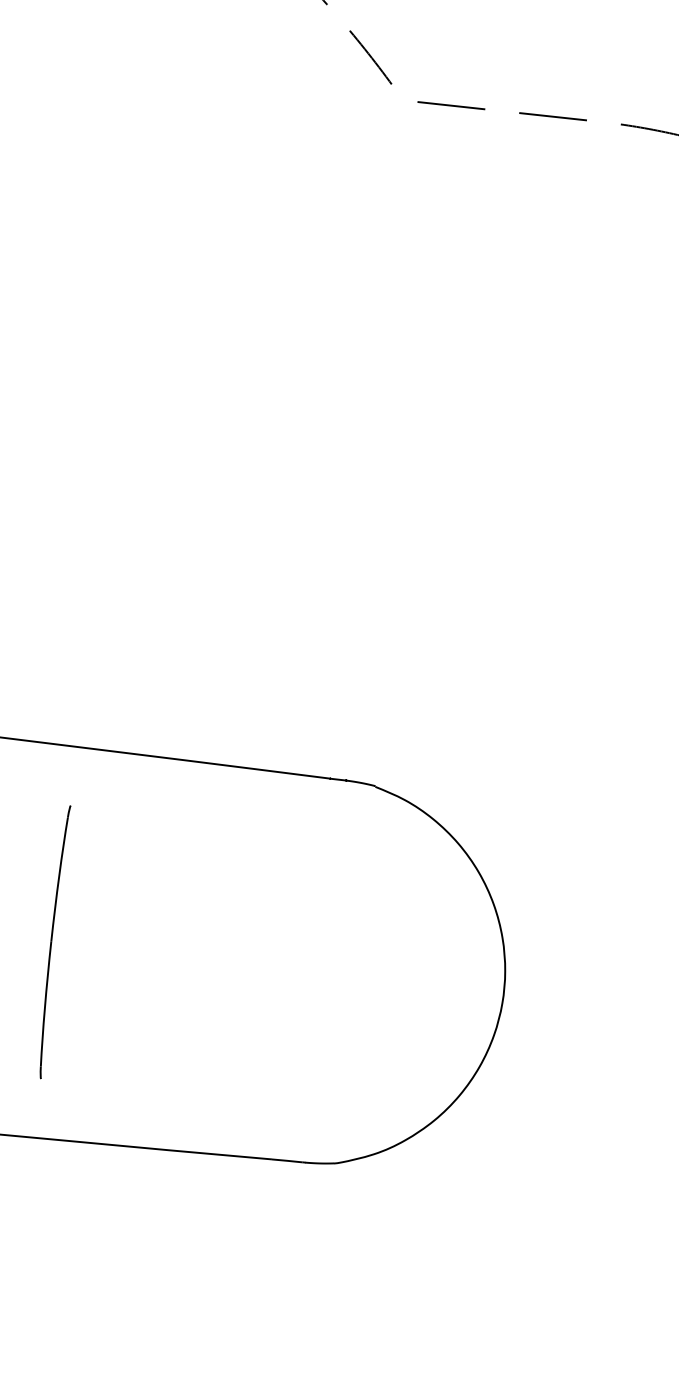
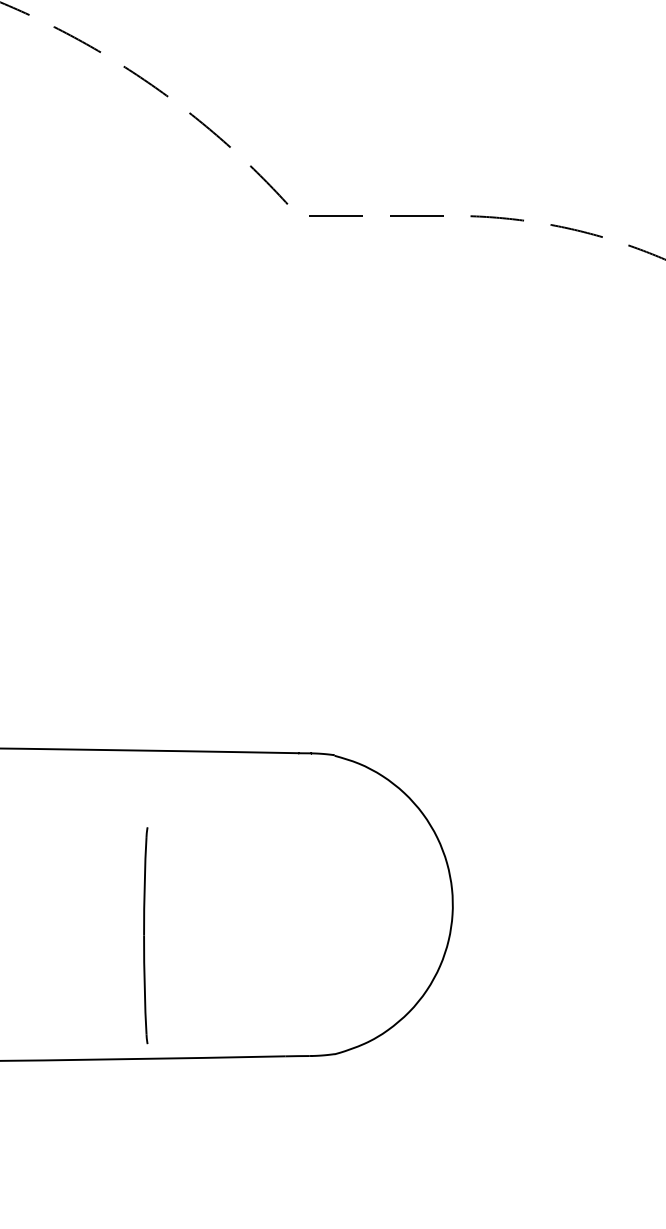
part: (53, 941) -> (145, 935), moved

